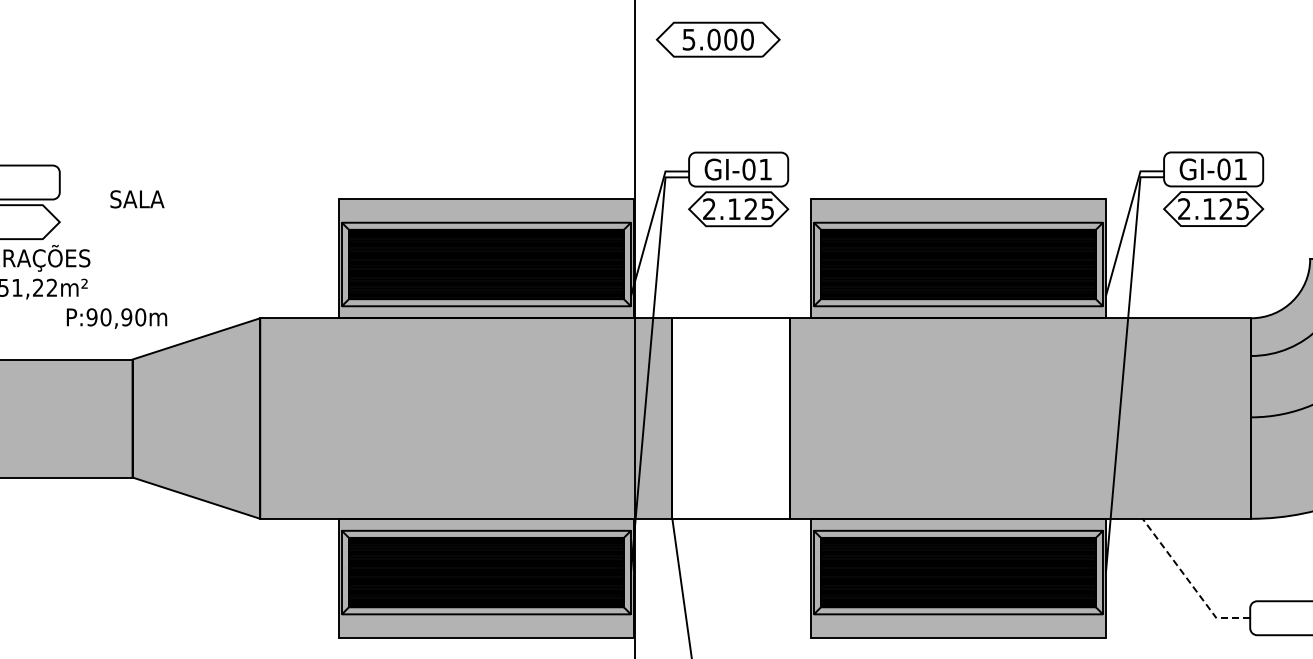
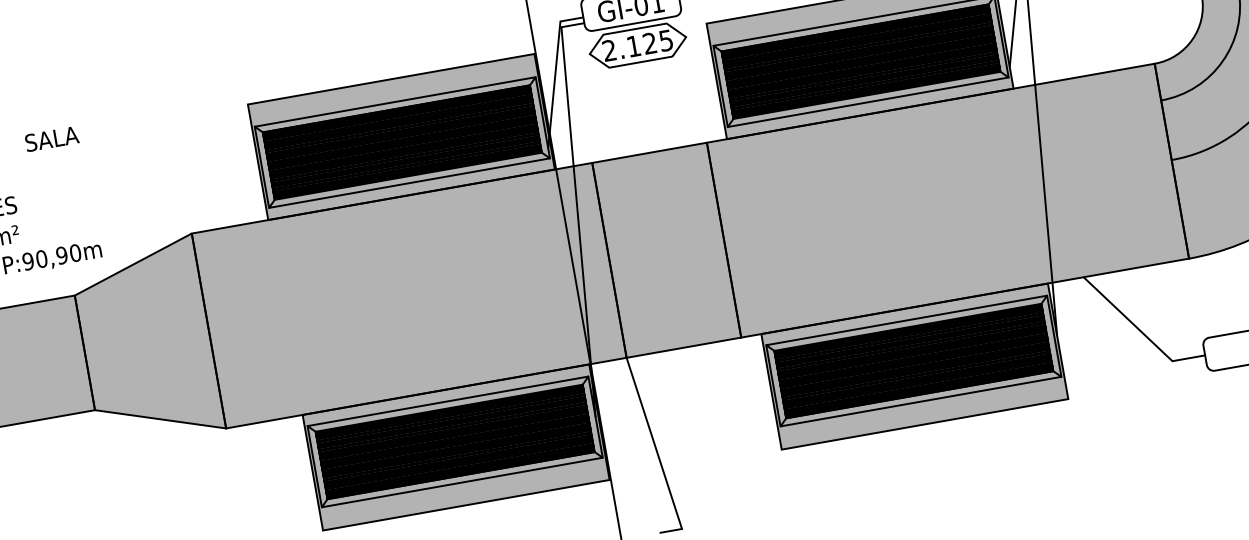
fill: (731, 418) -> (666, 250), added
line: (1189, 582) -> (1140, 331), dashed -> solid

